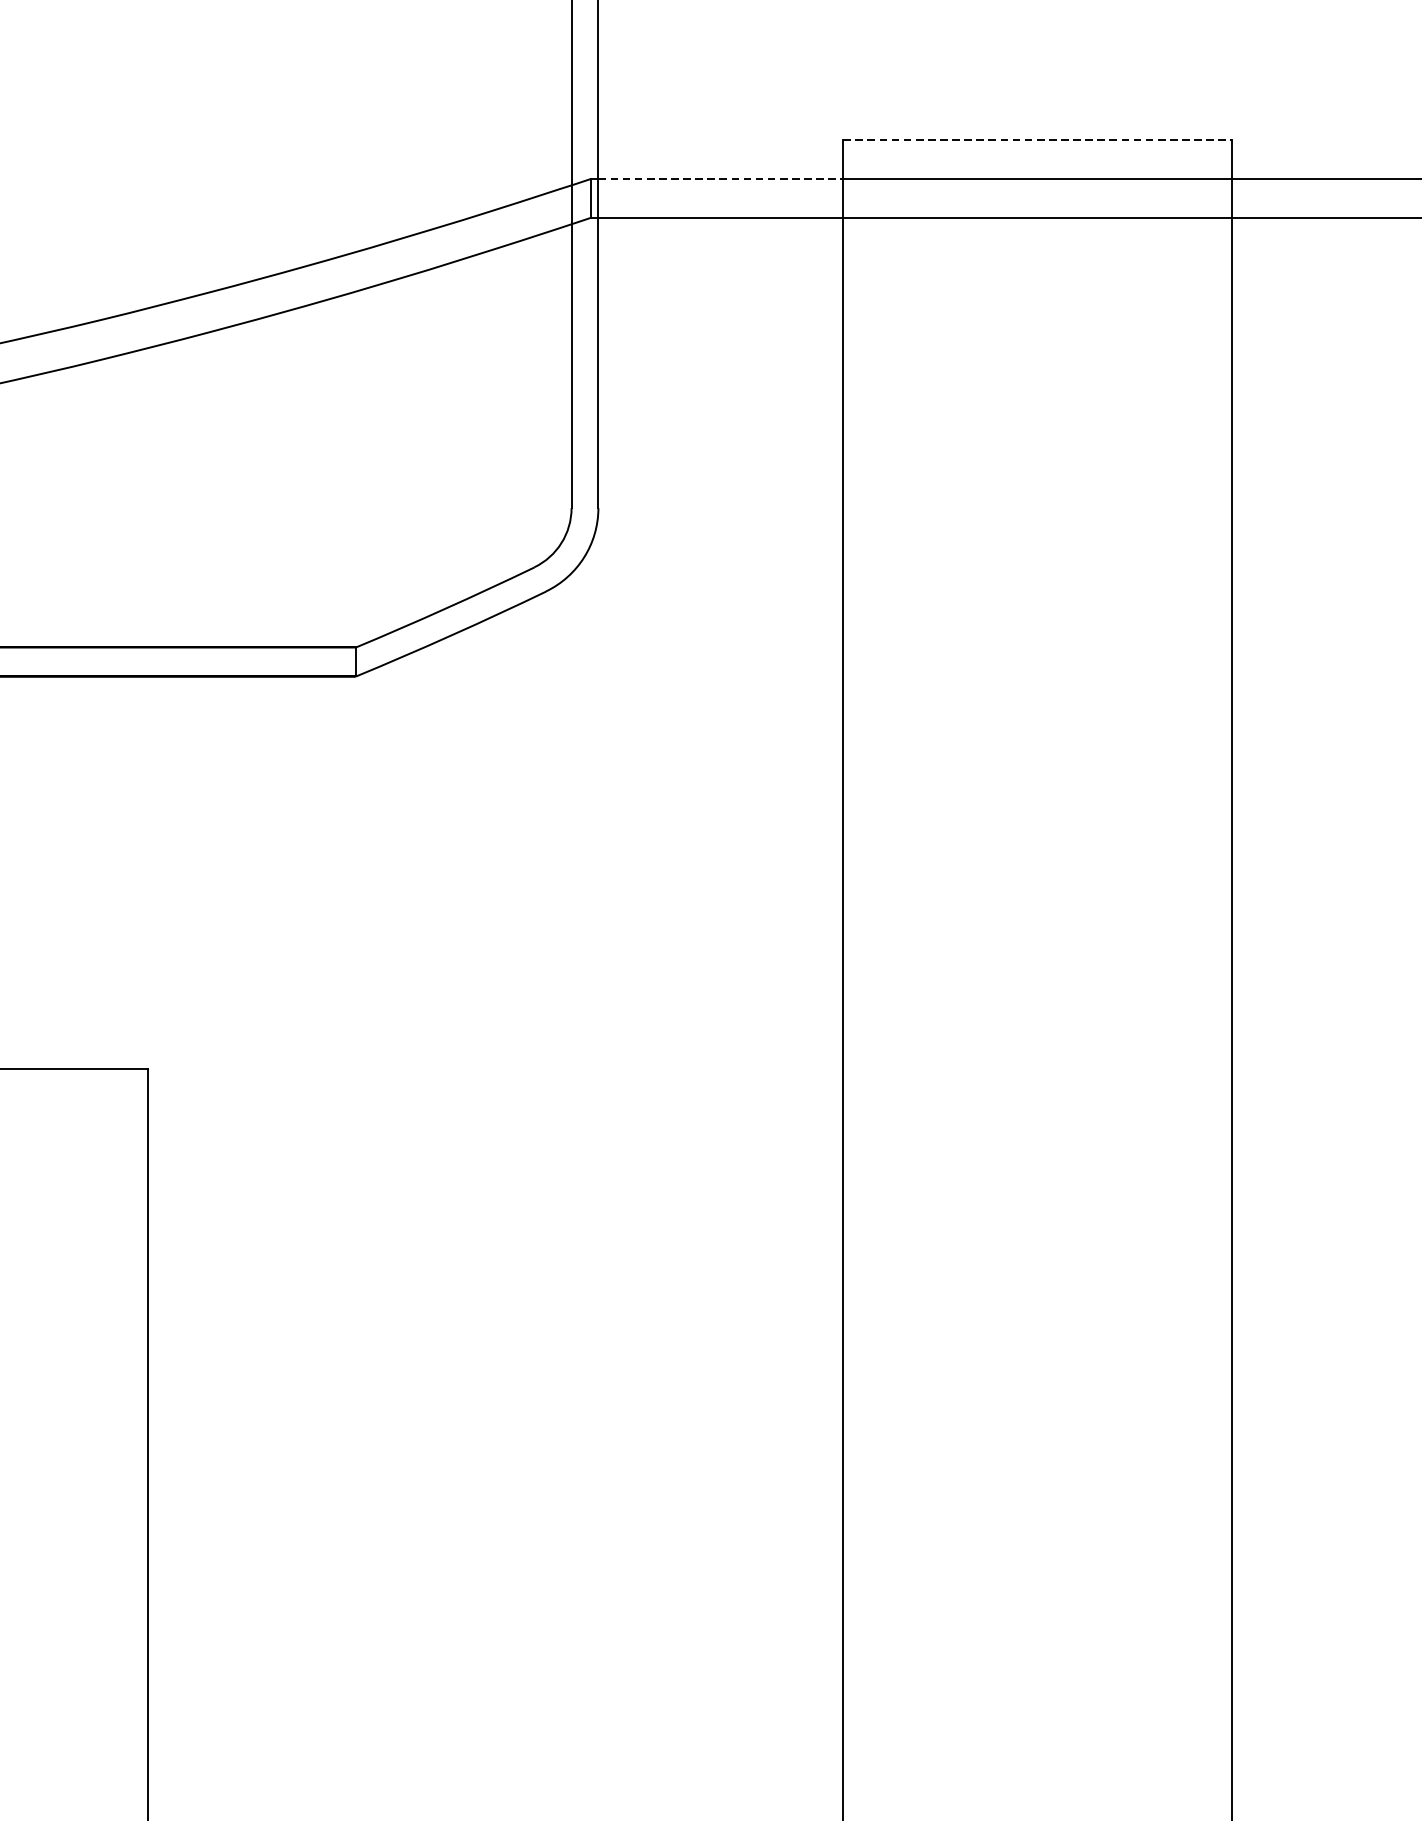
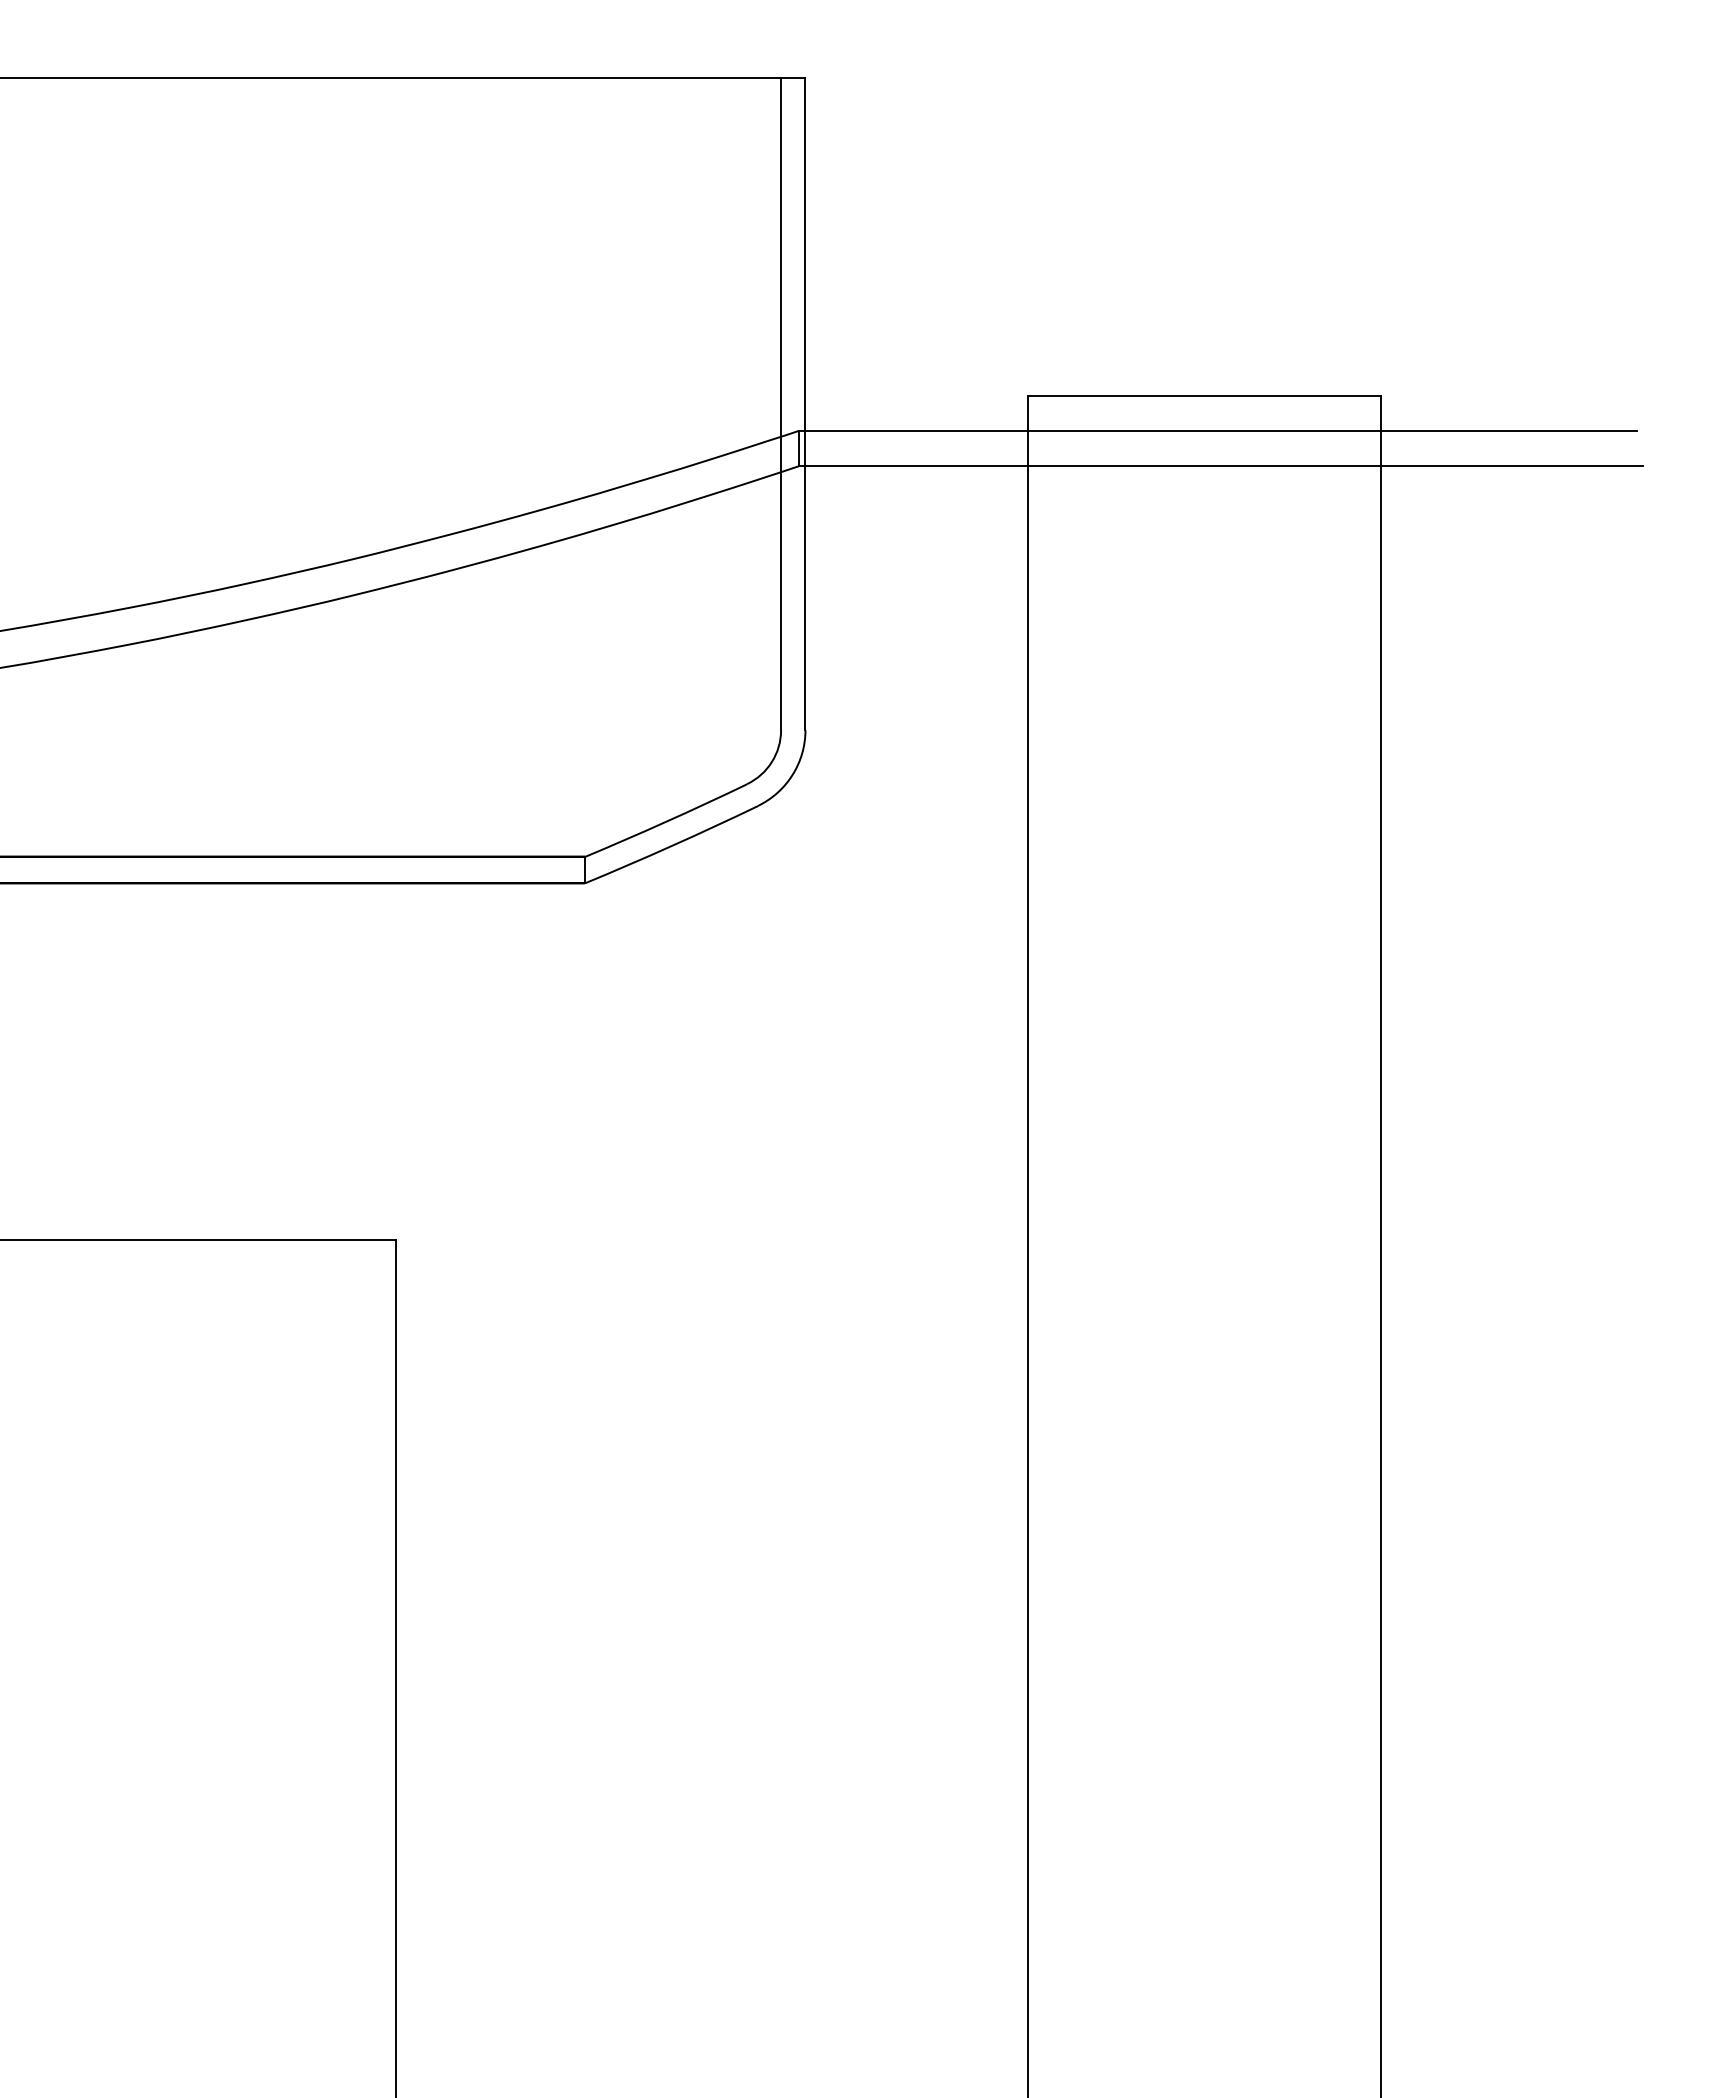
line: (1037, 139) -> (1204, 395), dashed -> solid
line: (721, 178) -> (917, 430), dashed -> solid

